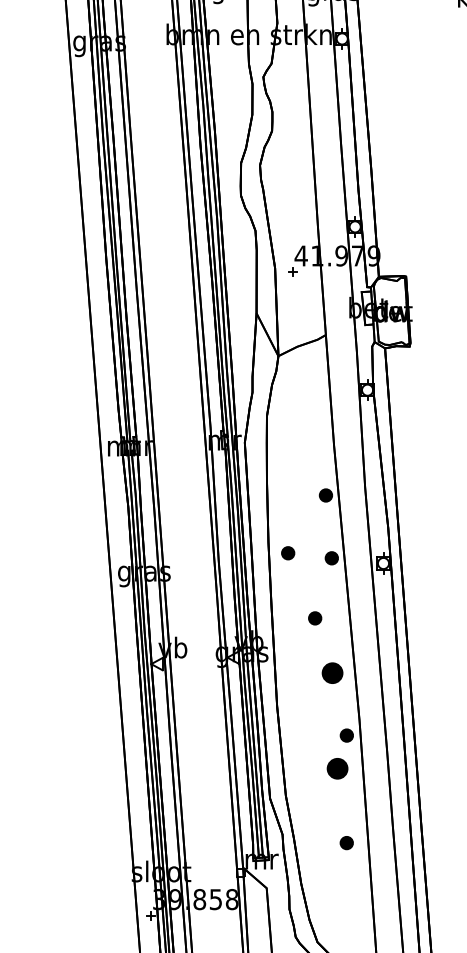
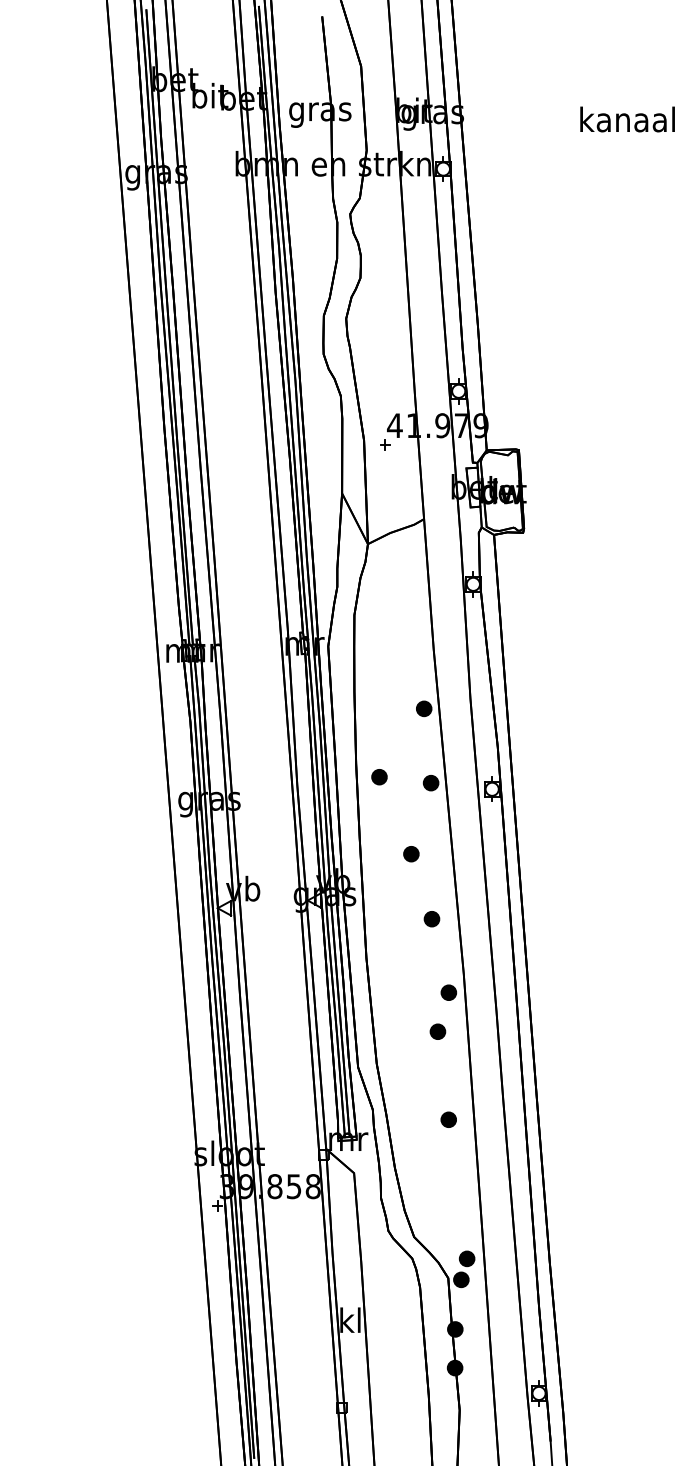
part: (332, 673) -> (431, 919), size x0.62
part: (337, 768) -> (437, 1031), size x0.62

